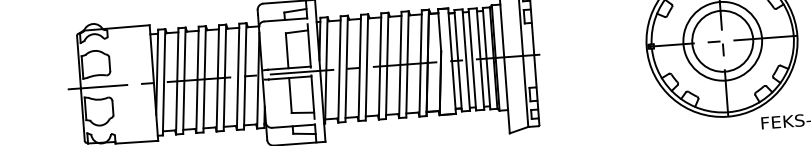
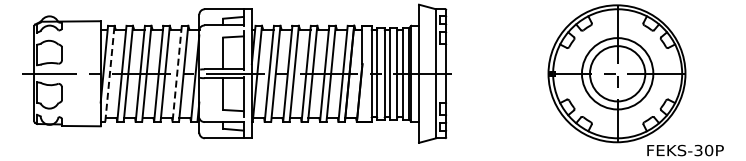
line: (238, 77) -> (177, 74), solid -> dashed
line: (163, 82) -> (109, 73), solid -> dashed

